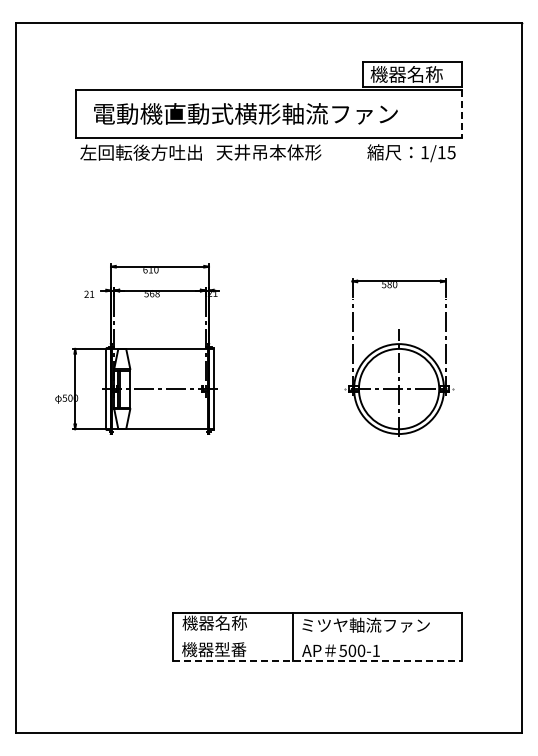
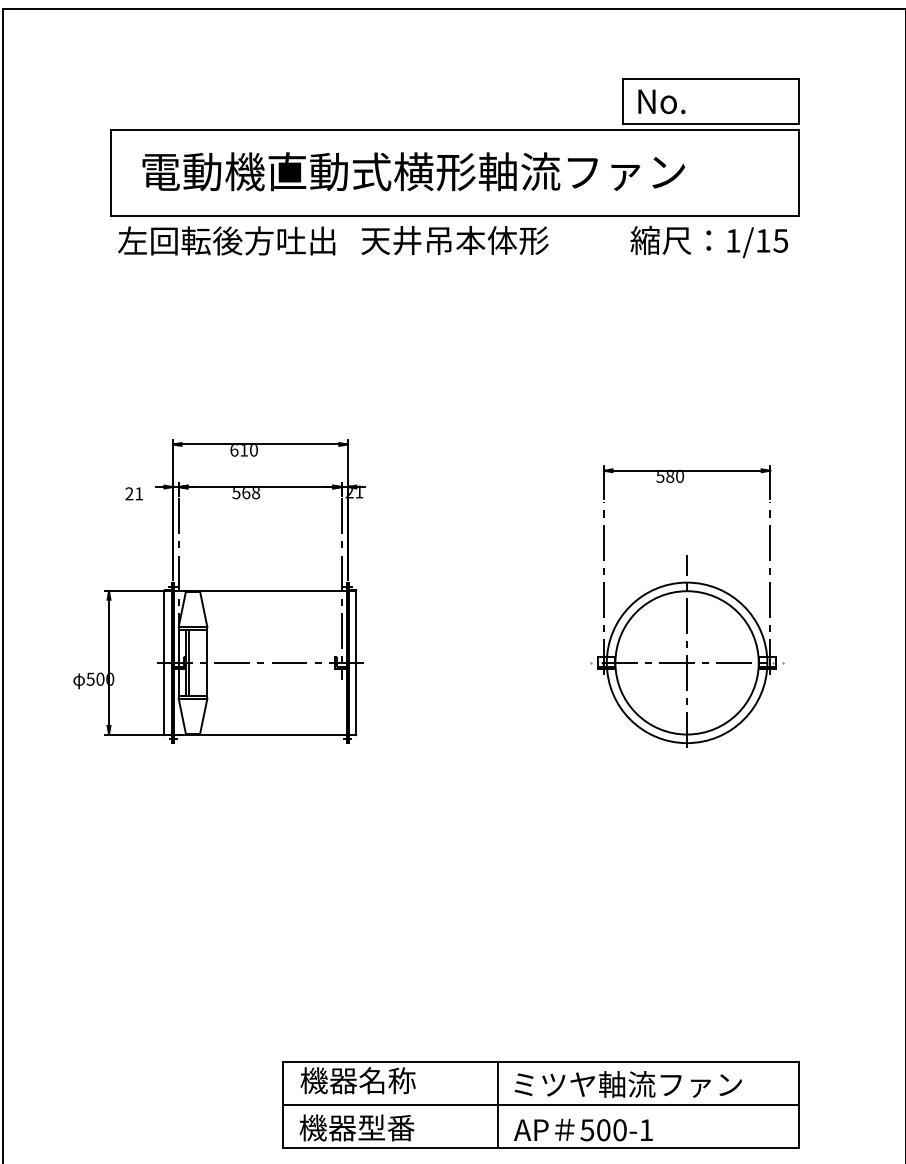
text: (406, 74) -> (700, 101), 機器名称 -> No.
line: (461, 114) -> (798, 172), dashed -> solid
line: (316, 636) -> (539, 1104), added
line: (317, 661) -> (541, 1149), dashed -> solid

